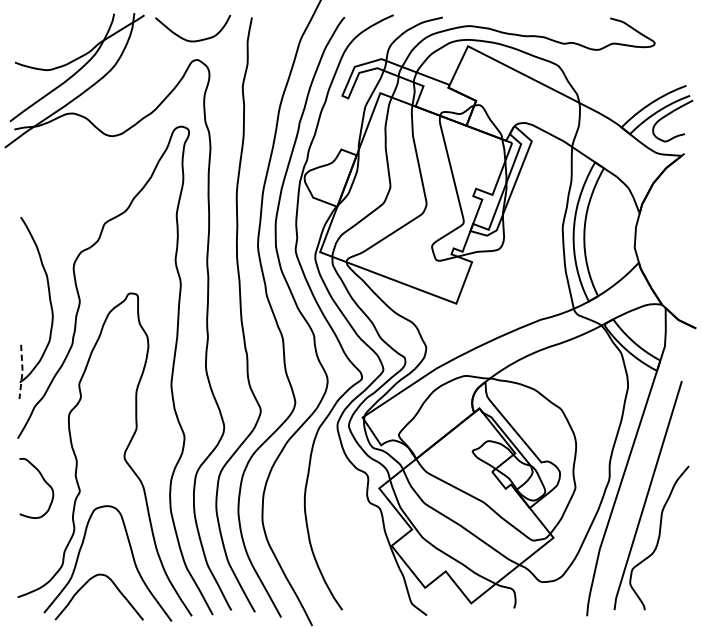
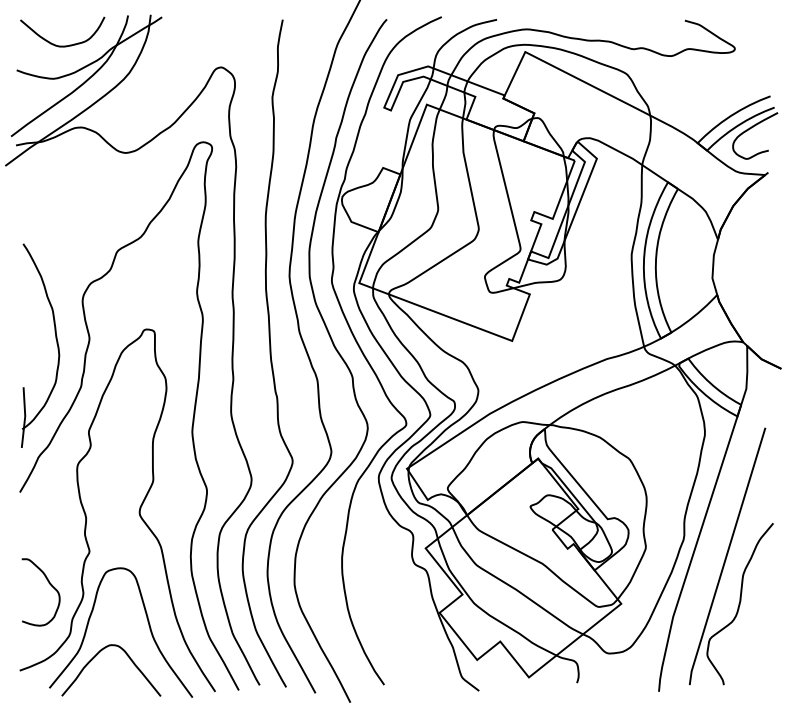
curve: (192, 40) -> (62, 45), moved
line: (22, 371) -> (25, 417), dashed -> solid
curve: (43, 480) -> (48, 583), moved

